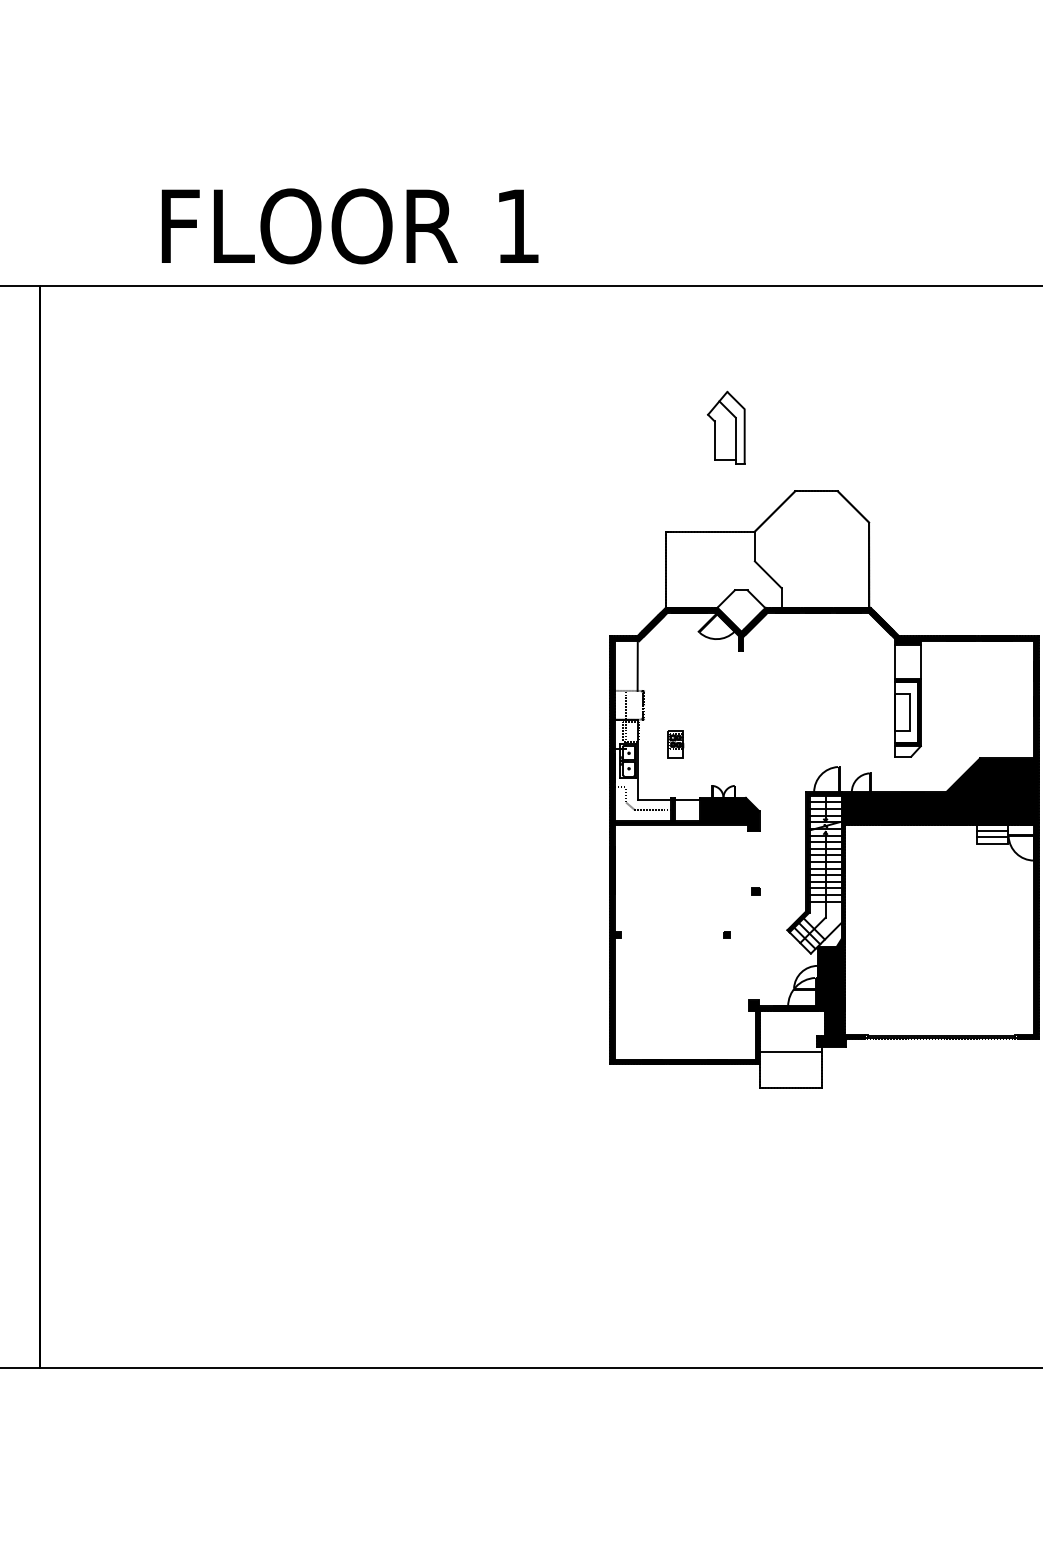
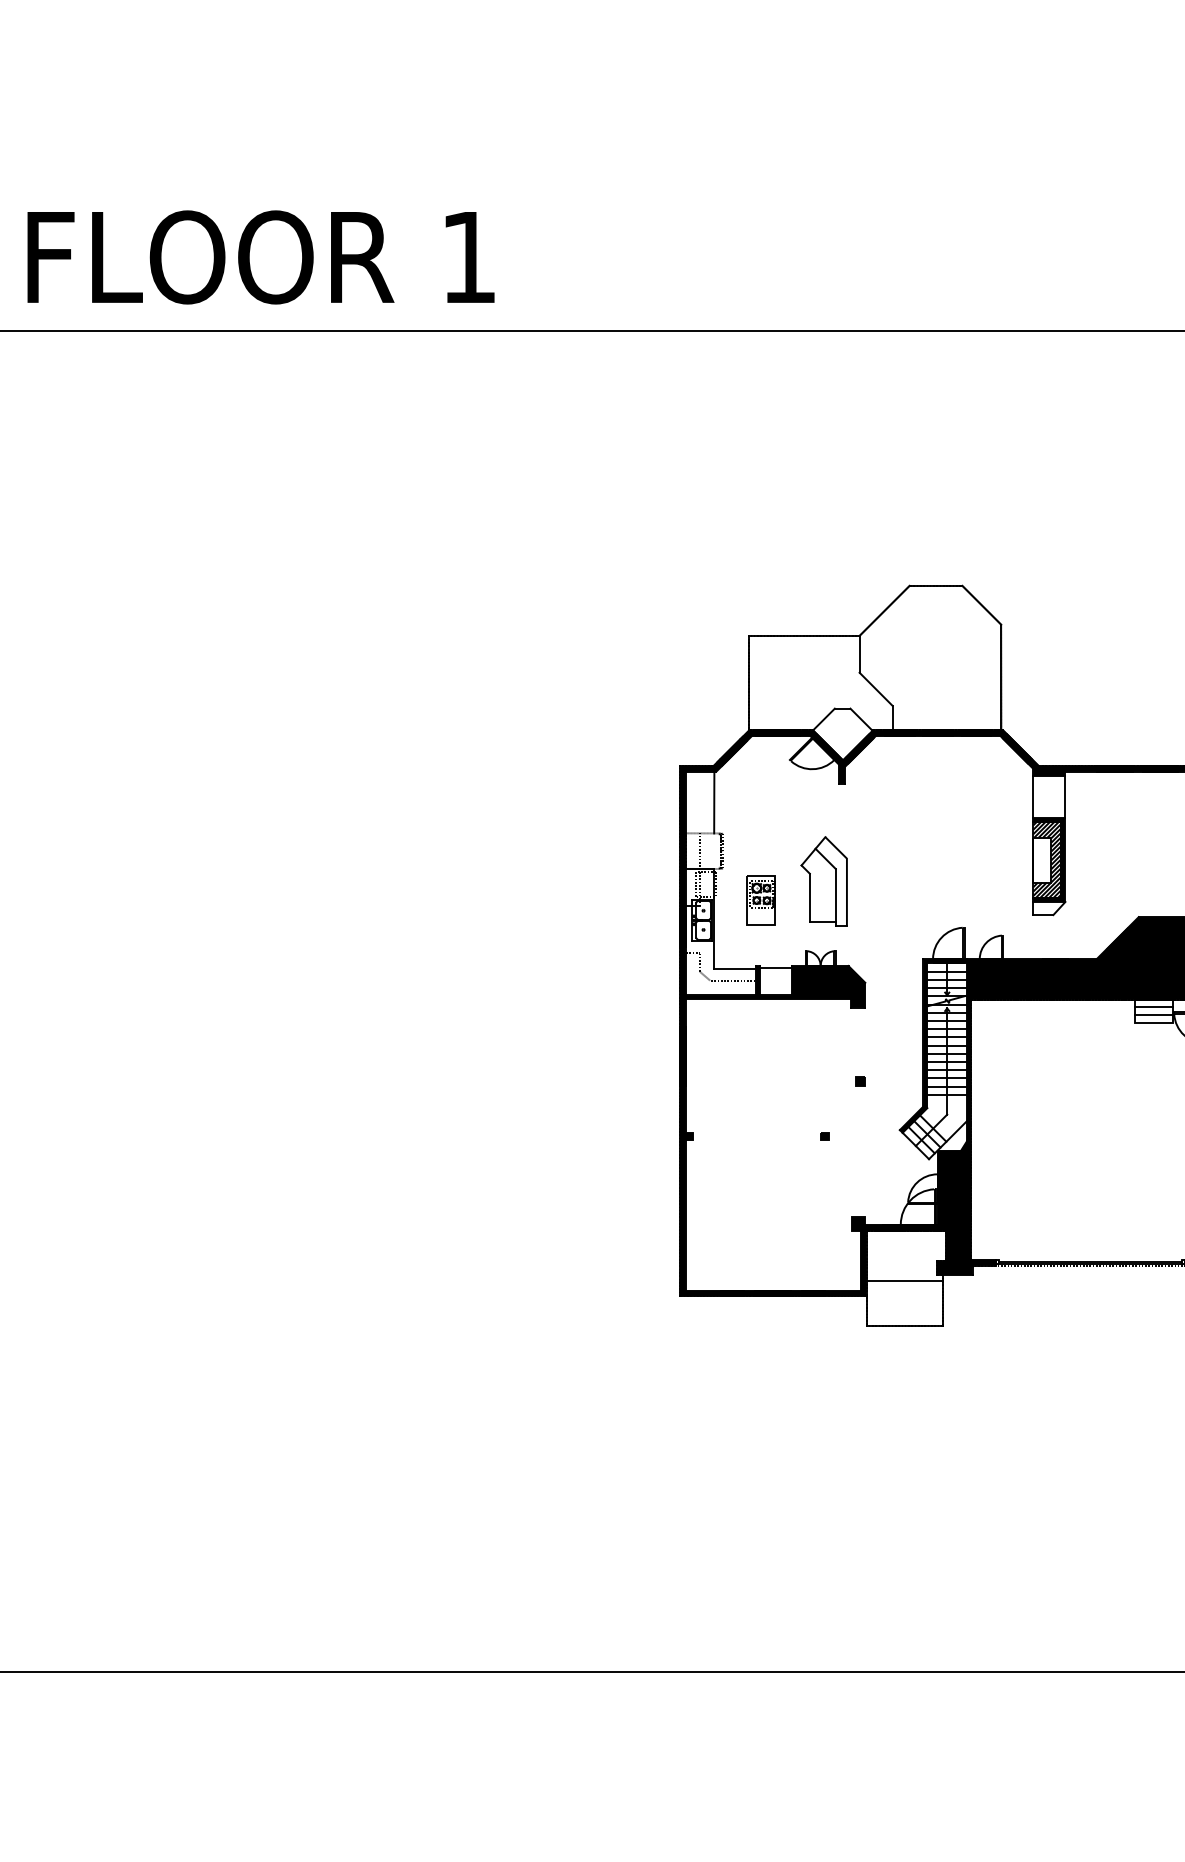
text: (349, 226) -> (260, 257), moved
part: (726, 427) -> (824, 881), moved
hatch: (905, 712) -> (1046, 860), added
part: (675, 744) -> (761, 899), size x1.43

